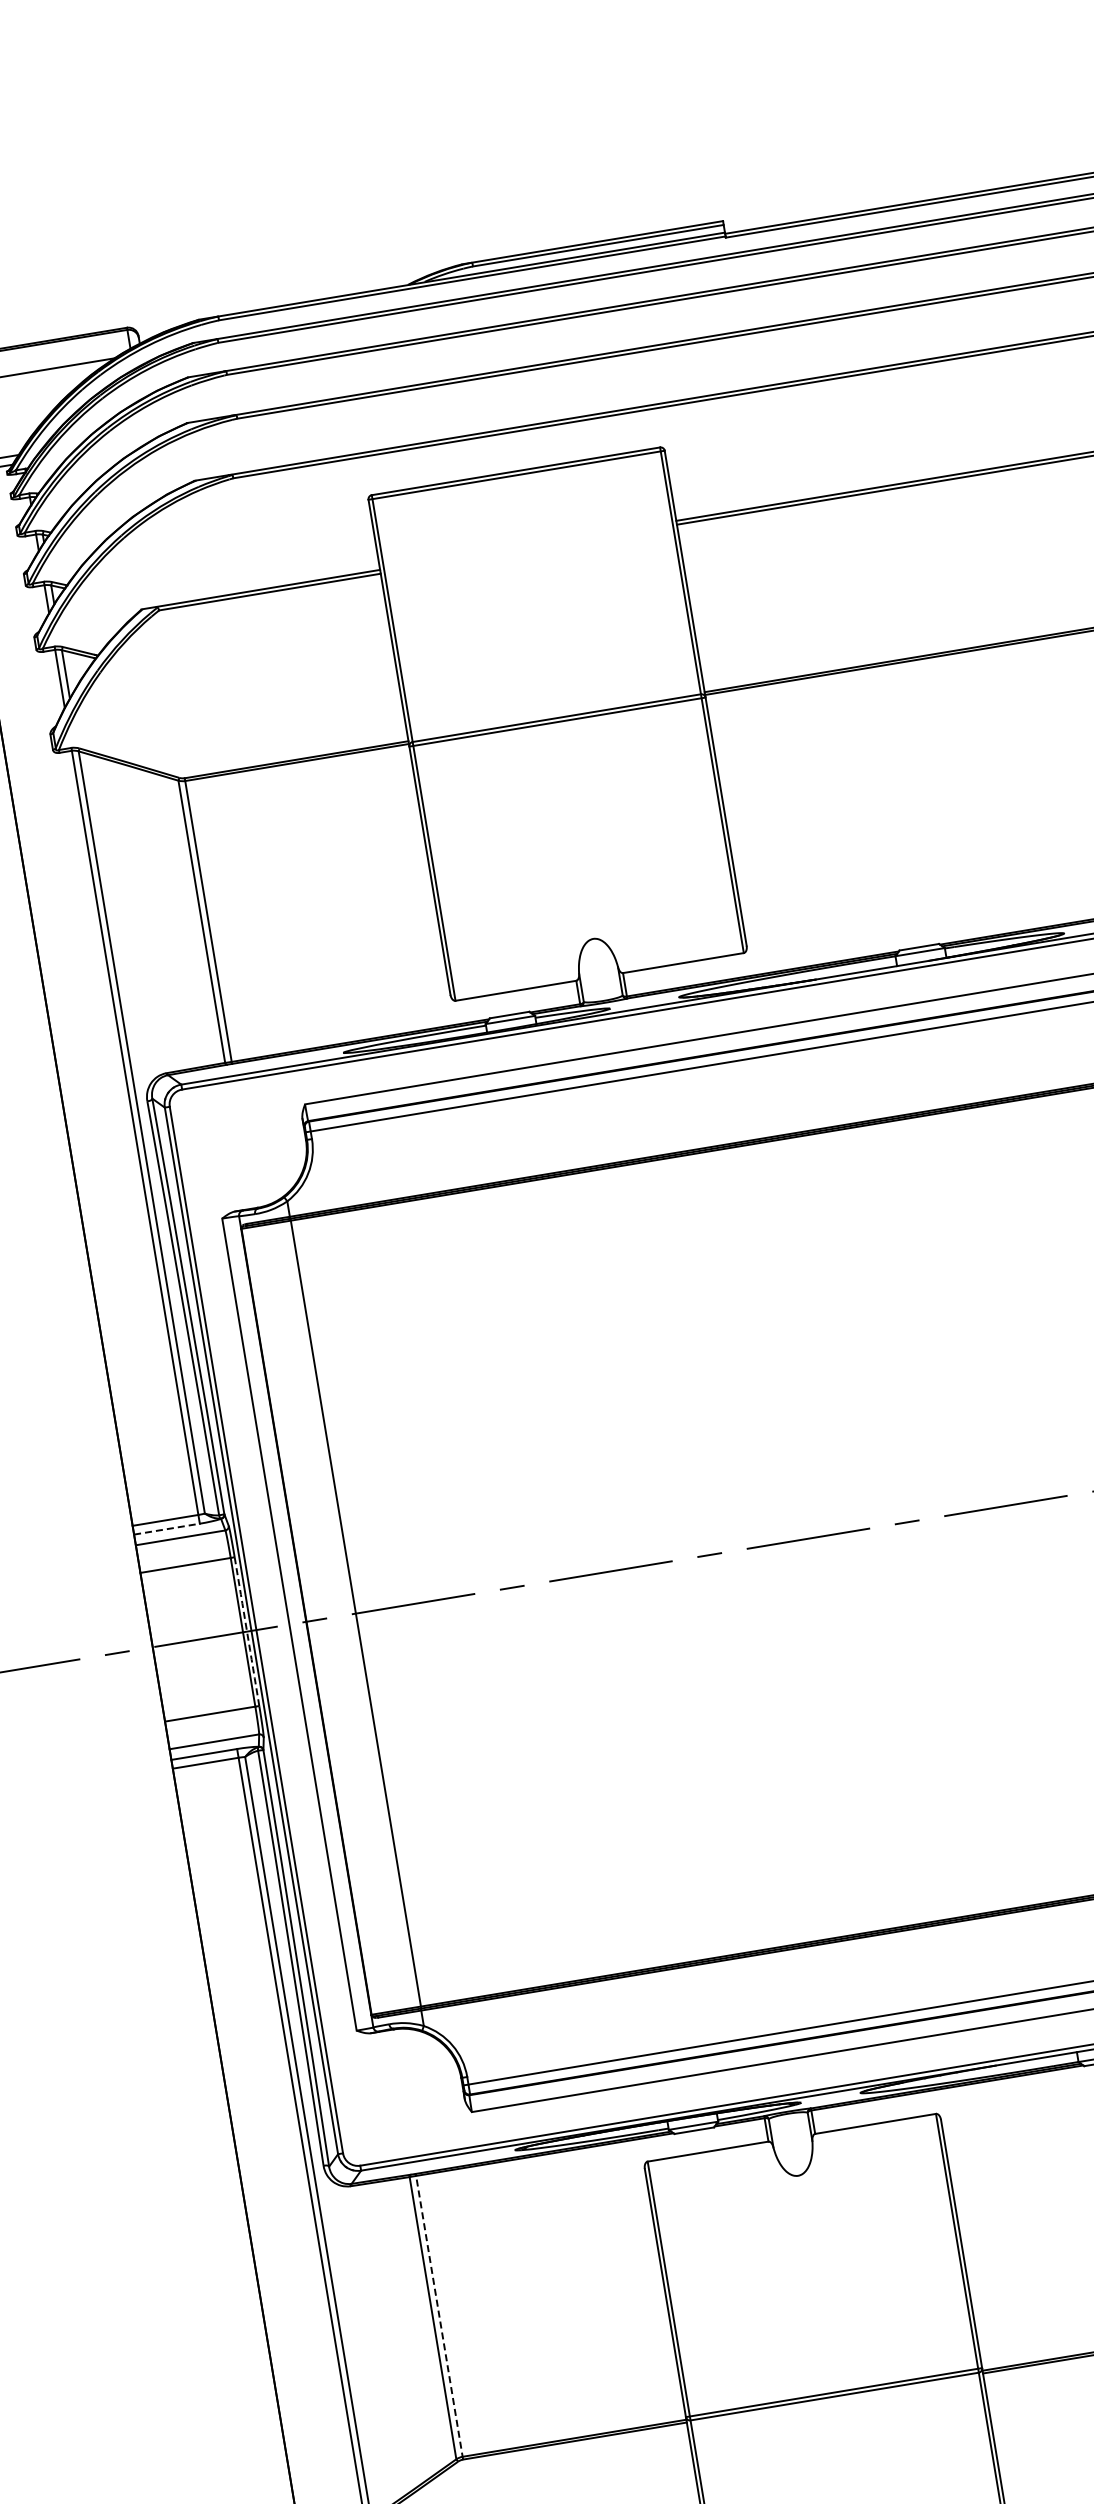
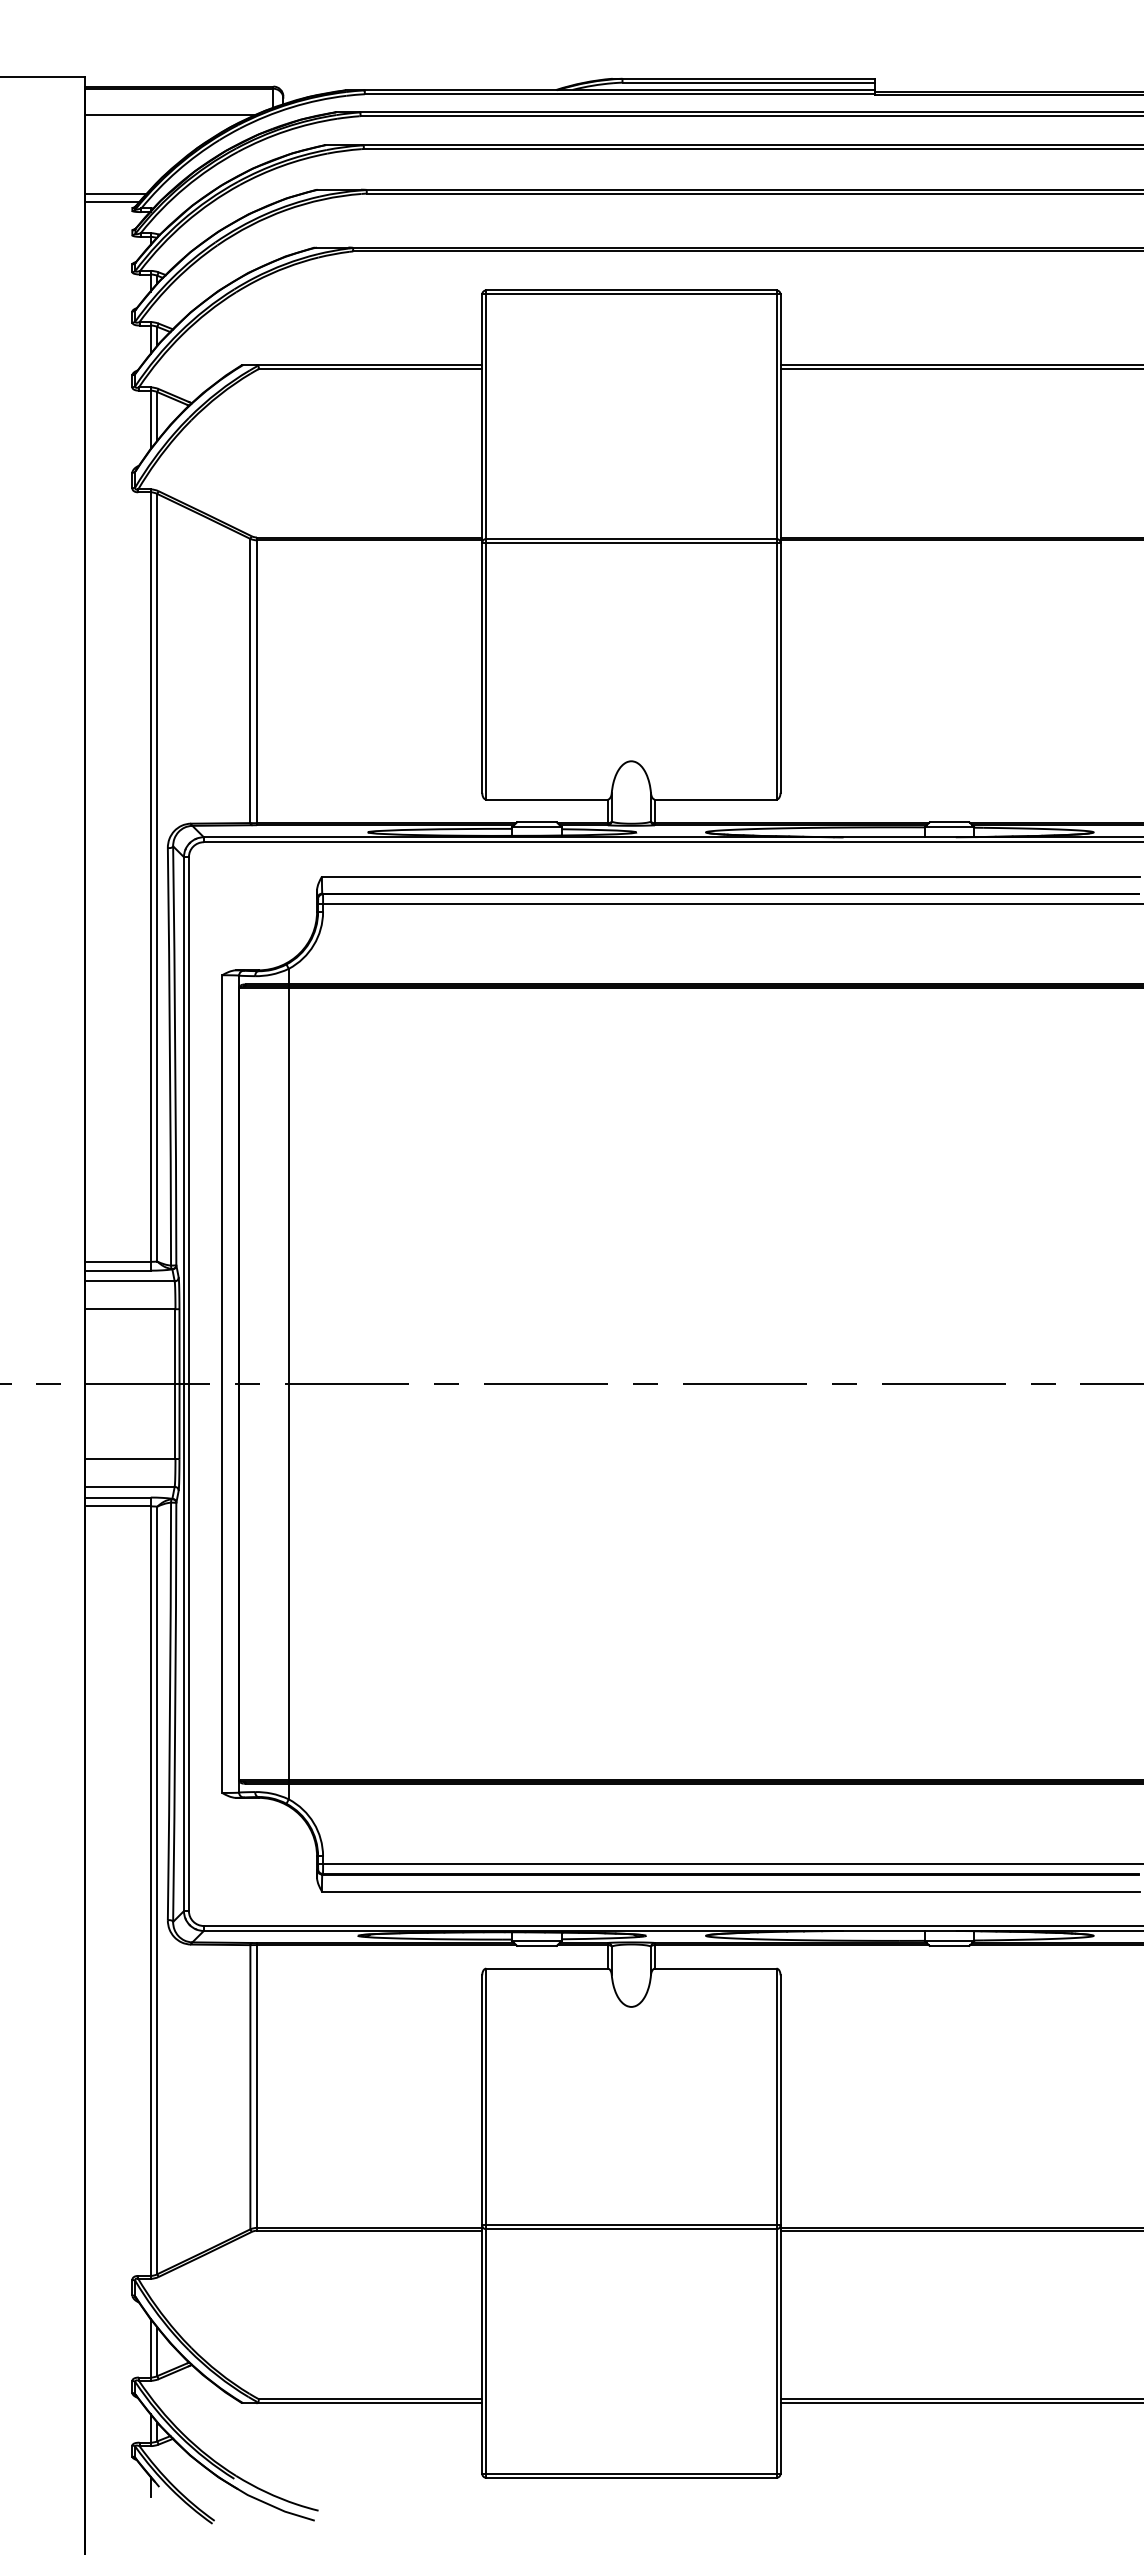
line: (167, 1528) -> (118, 1270), dashed -> solid
arc: (247, 1632) -> (179, 1384), dashed -> solid
line: (438, 2316) -> (256, 2086), dashed -> solid

